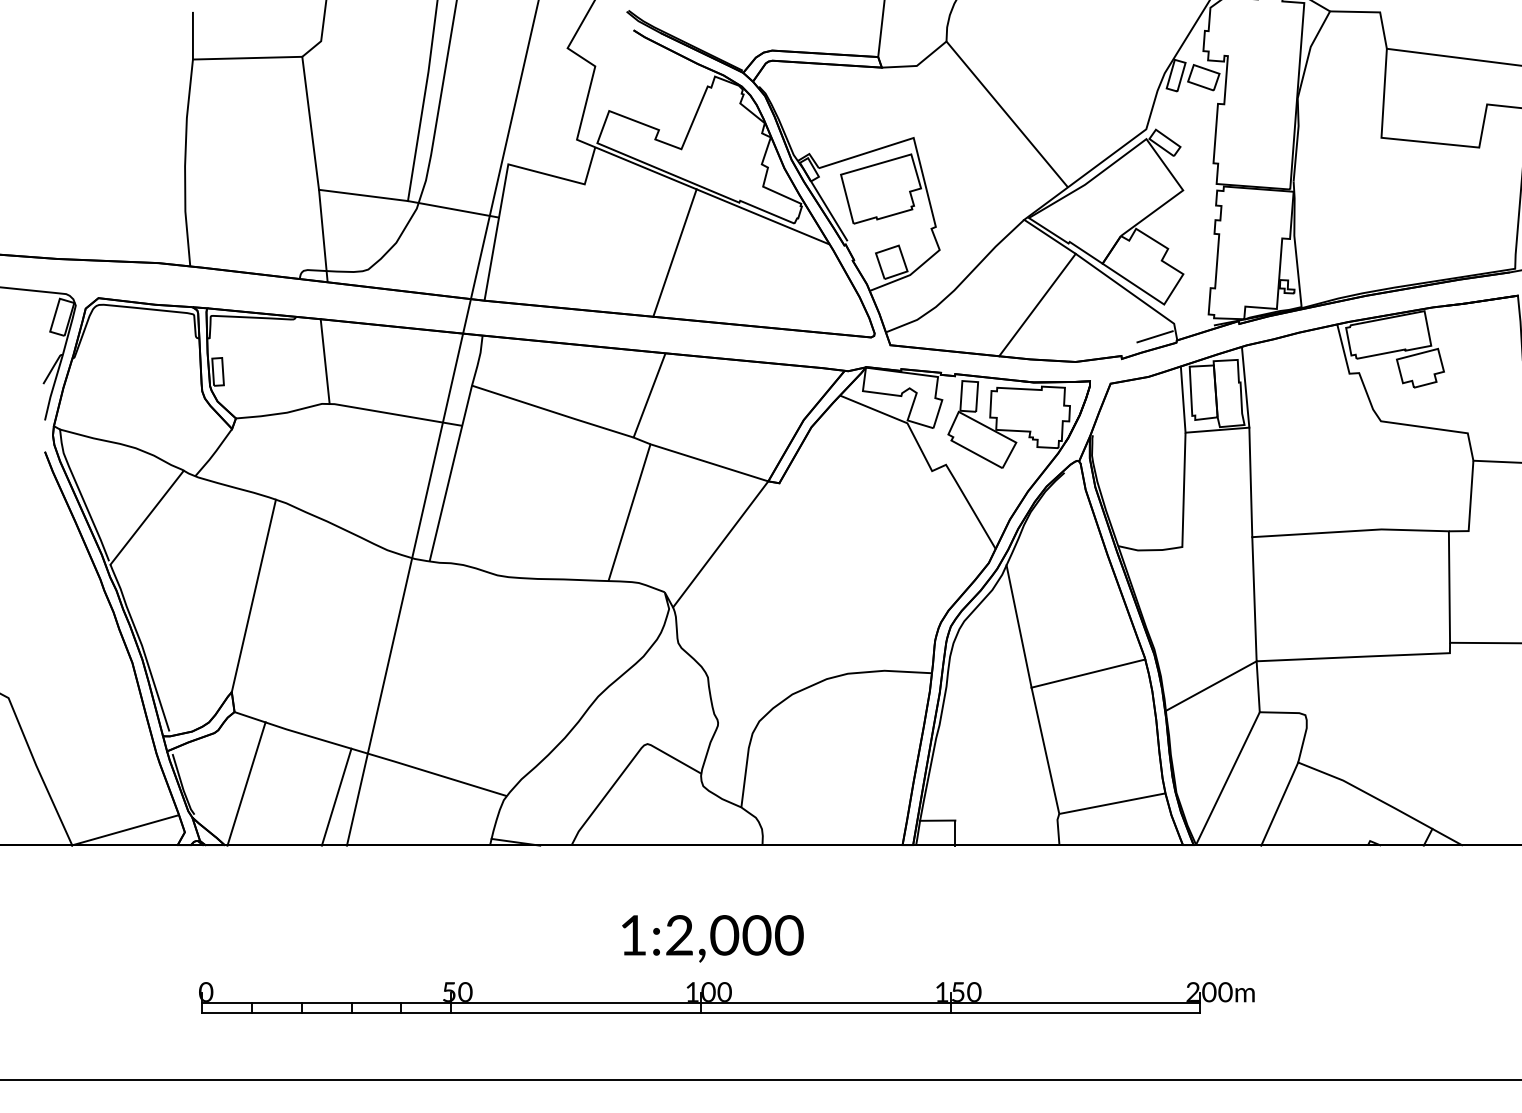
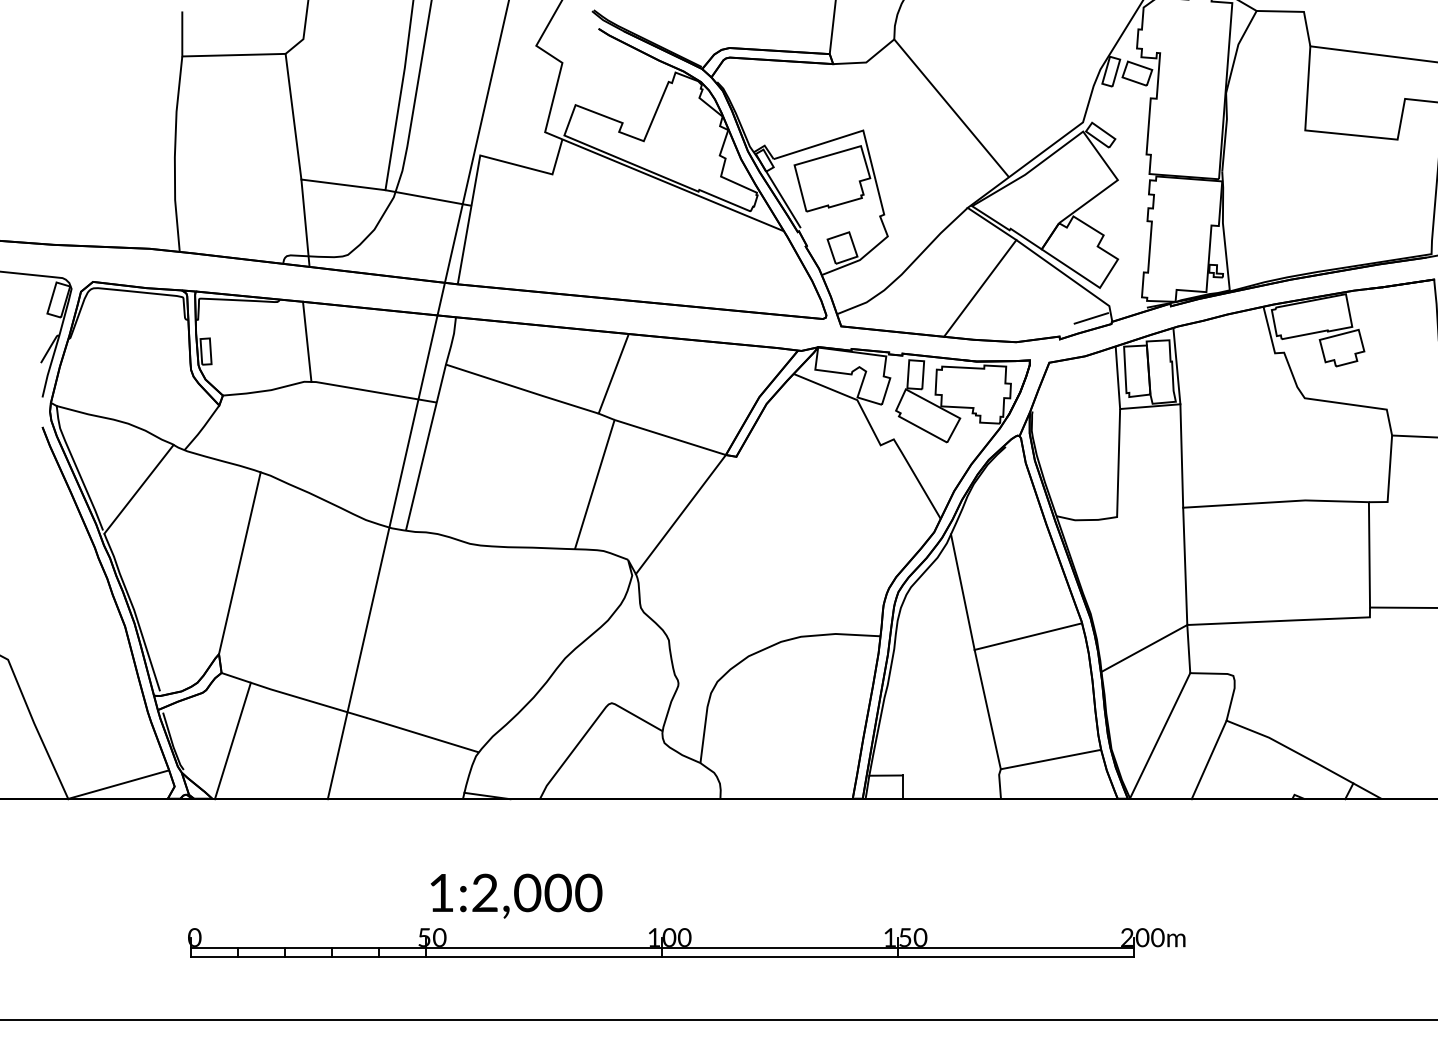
line: (674, 253) -> (637, 239), removed
line: (337, 797) -> (318, 753), removed
text: (712, 938) -> (516, 895), moved

